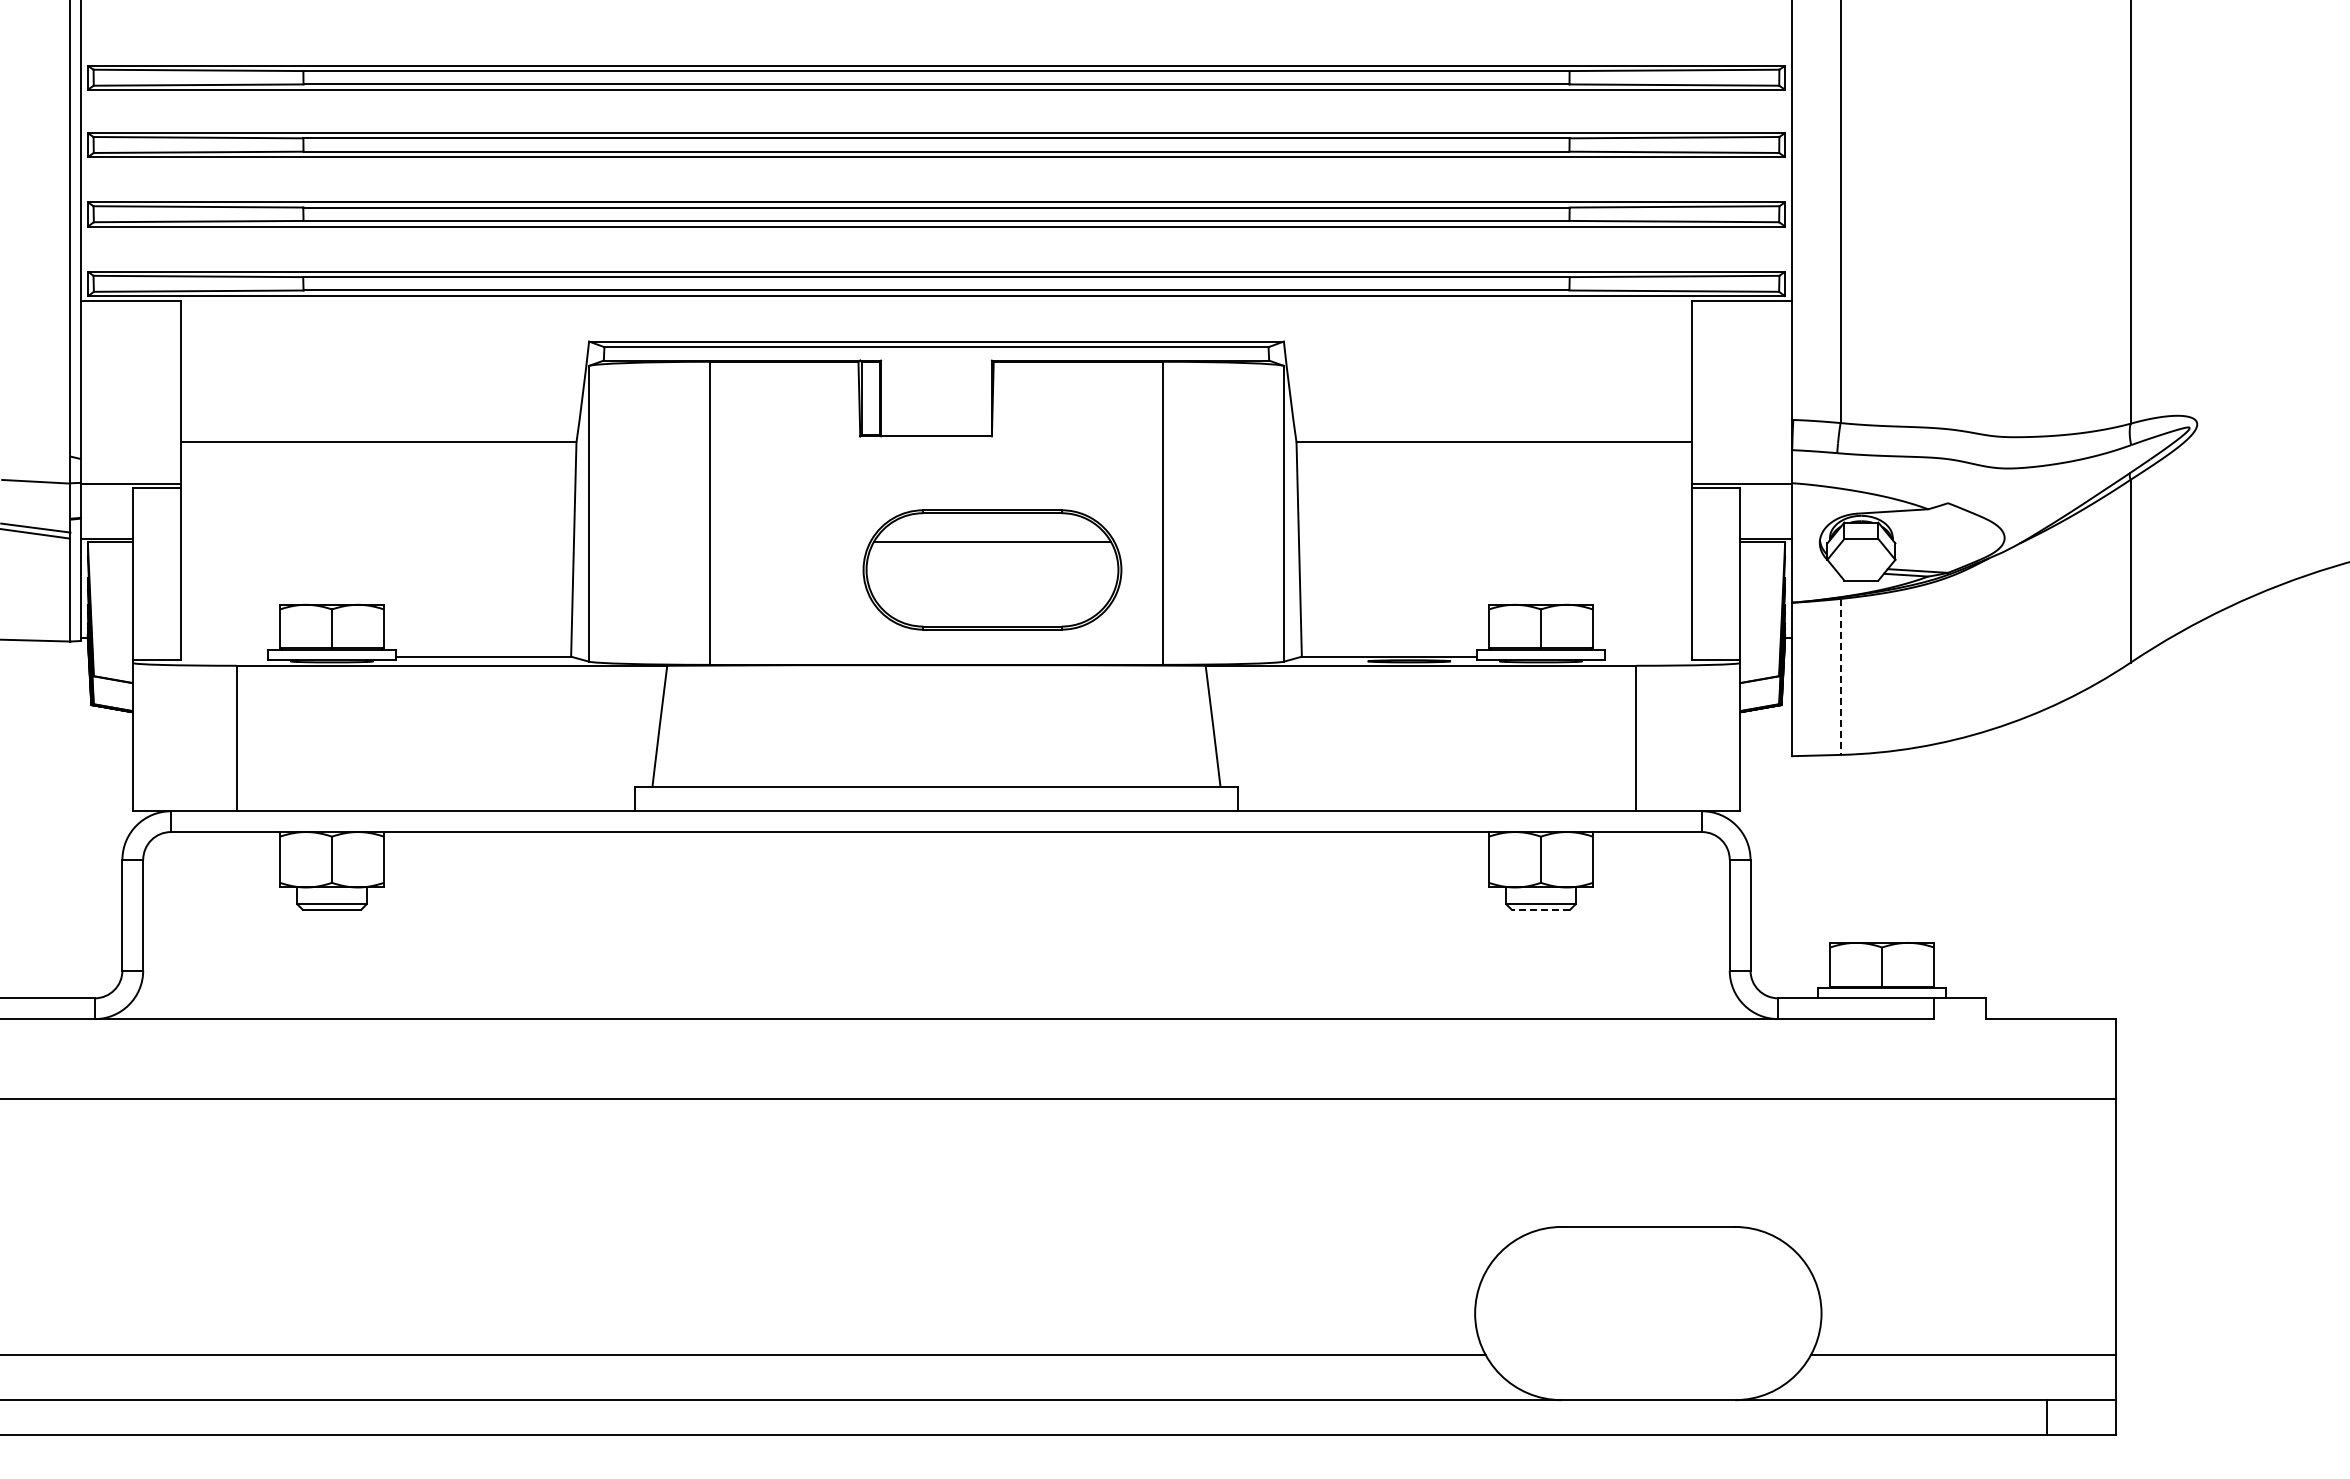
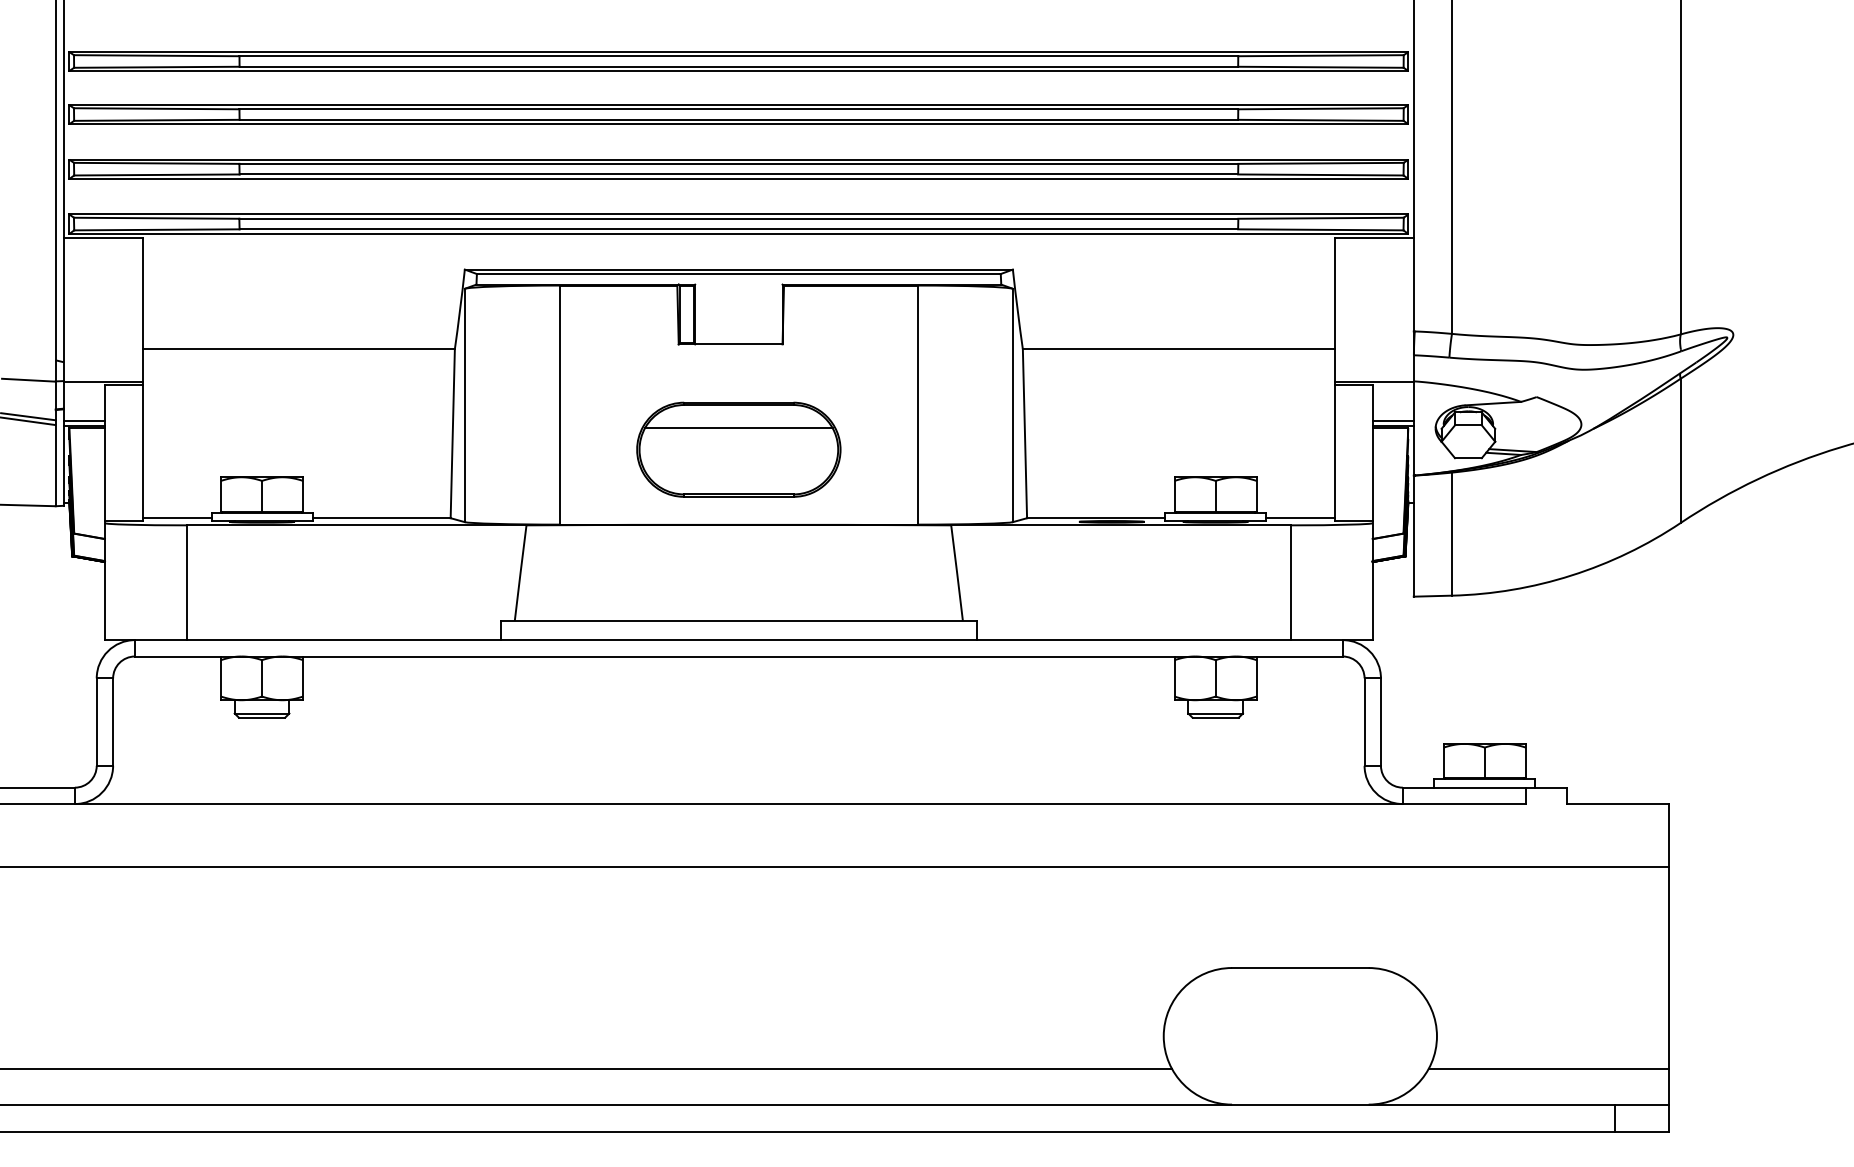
line: (106, 533) -> (84, 421), added
line: (1766, 533) -> (1393, 421), added
part: (992, 569) -> (738, 449), moved
line: (224, 656) -> (177, 518), added
line: (1648, 656) -> (1300, 518), added
line: (1840, 676) -> (1451, 533), dashed -> solid
line: (1540, 909) -> (1215, 717), dashed -> solid

